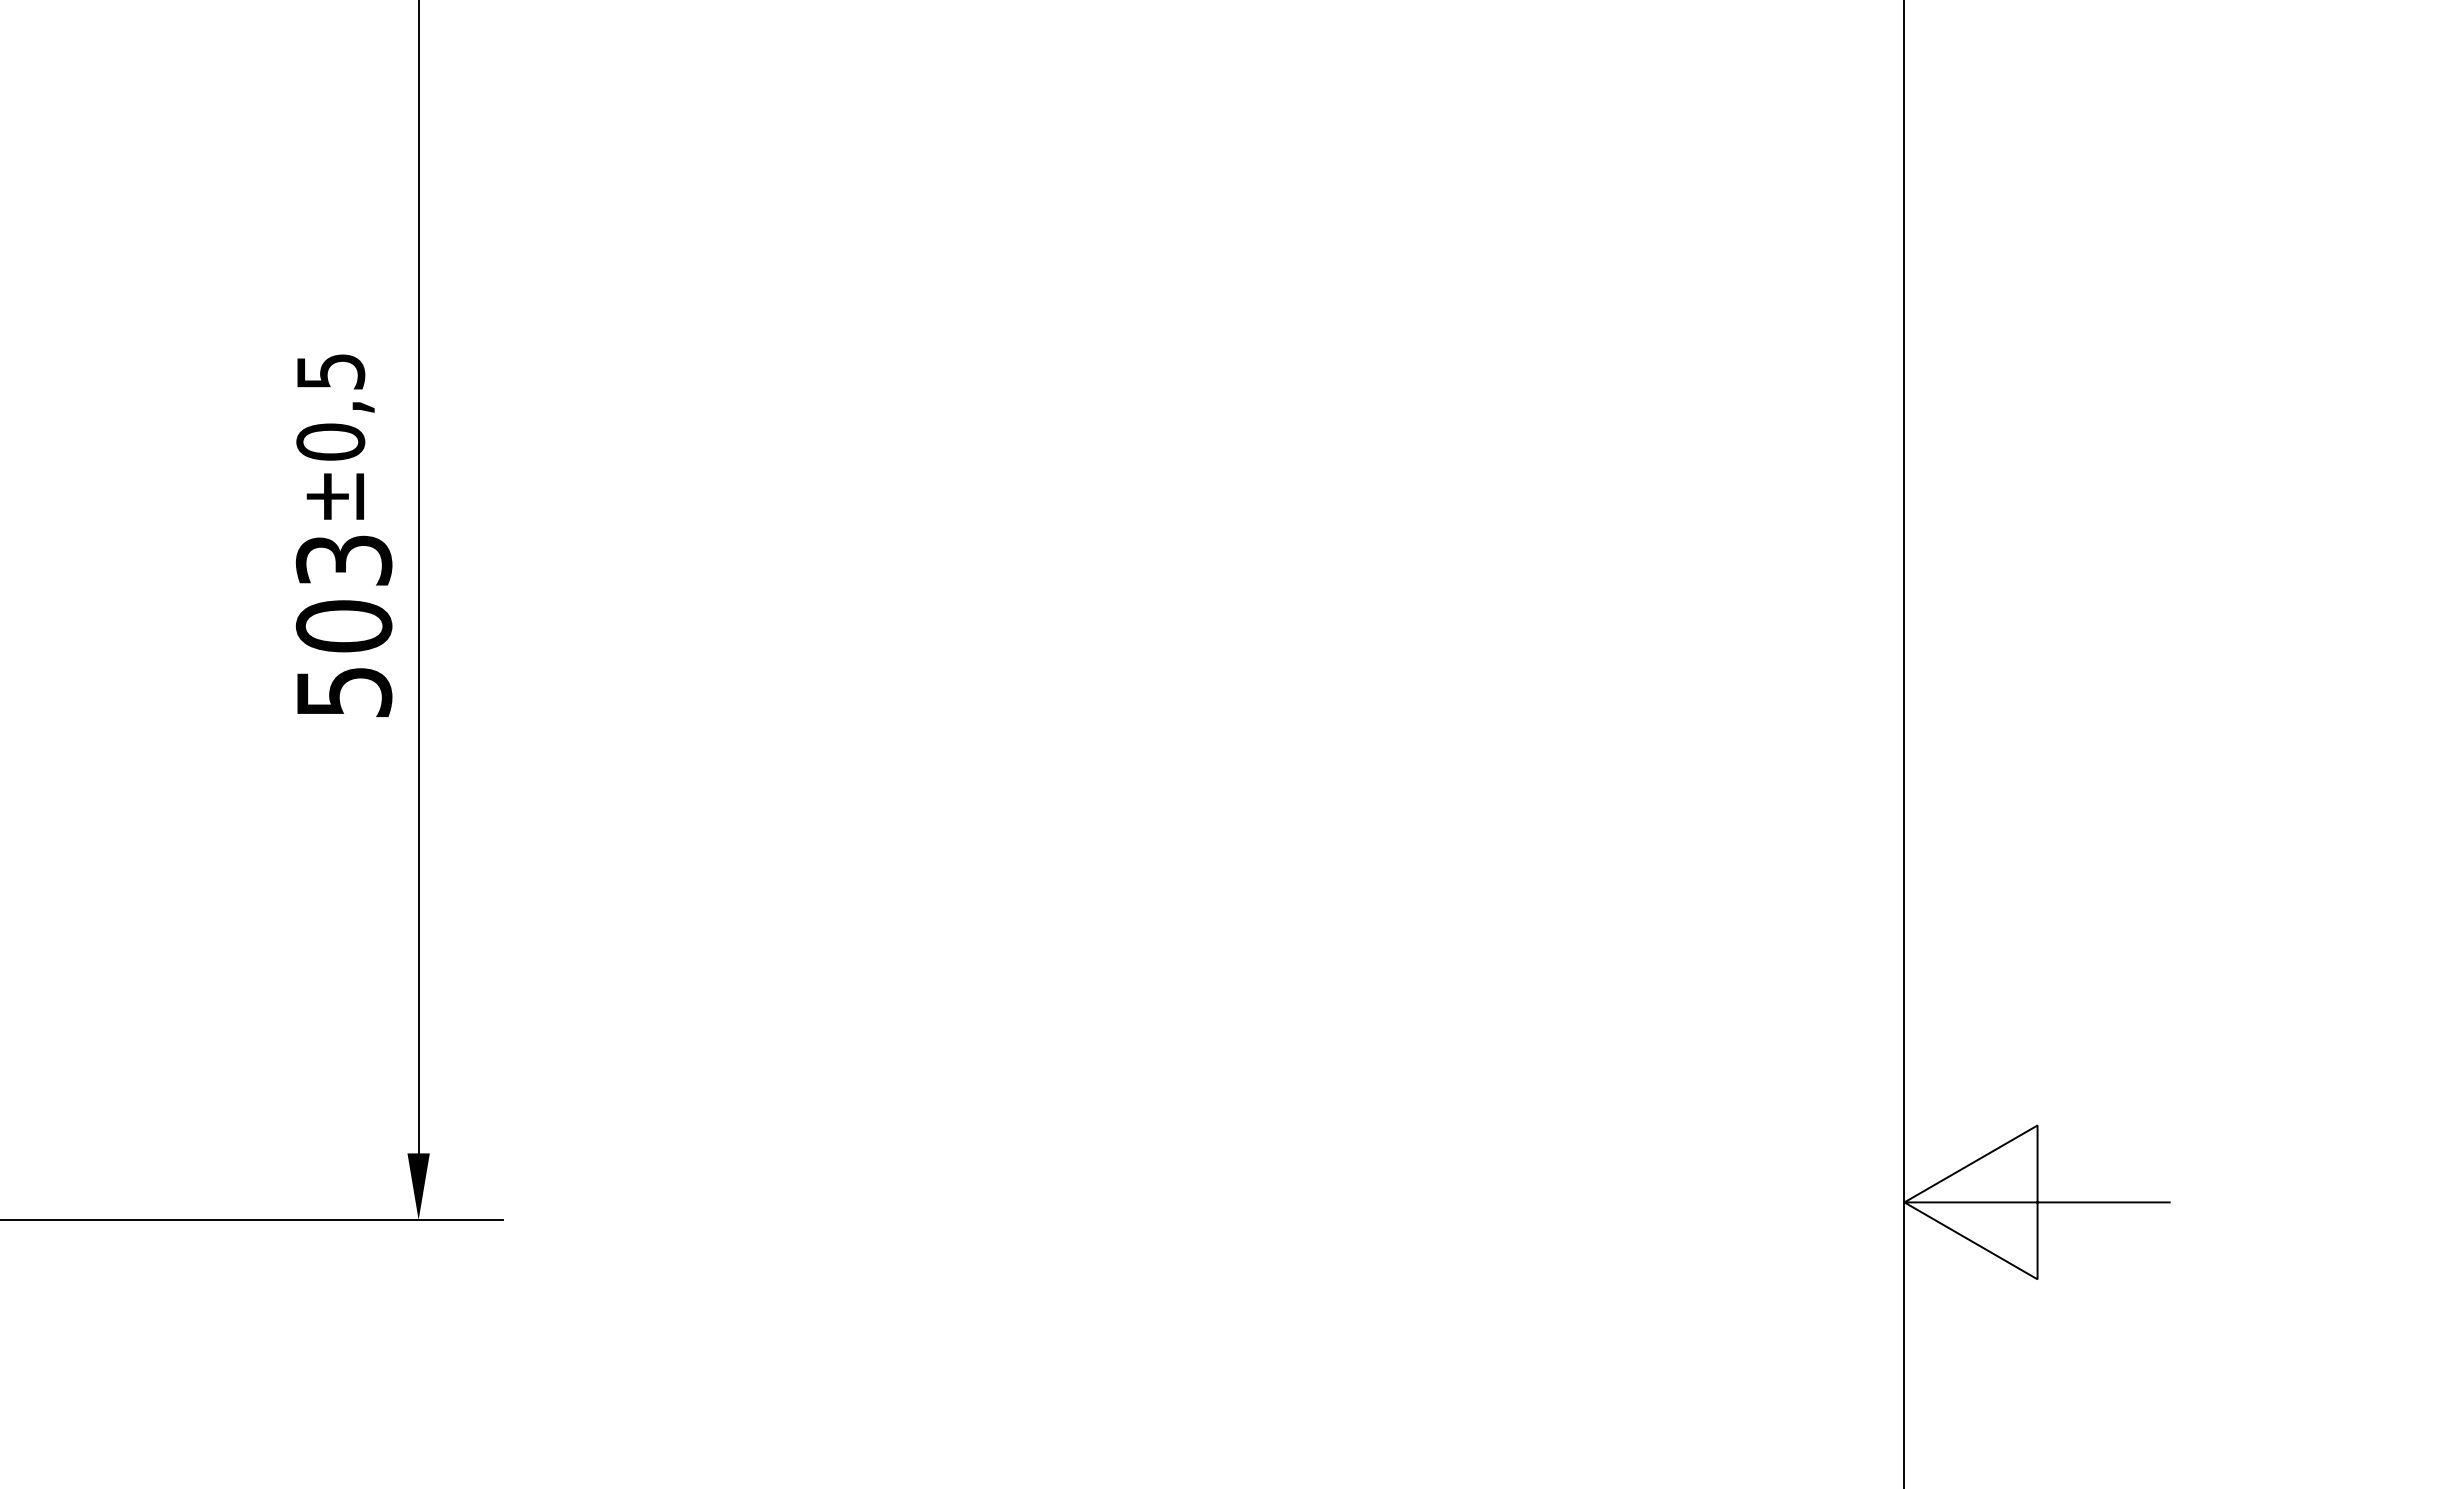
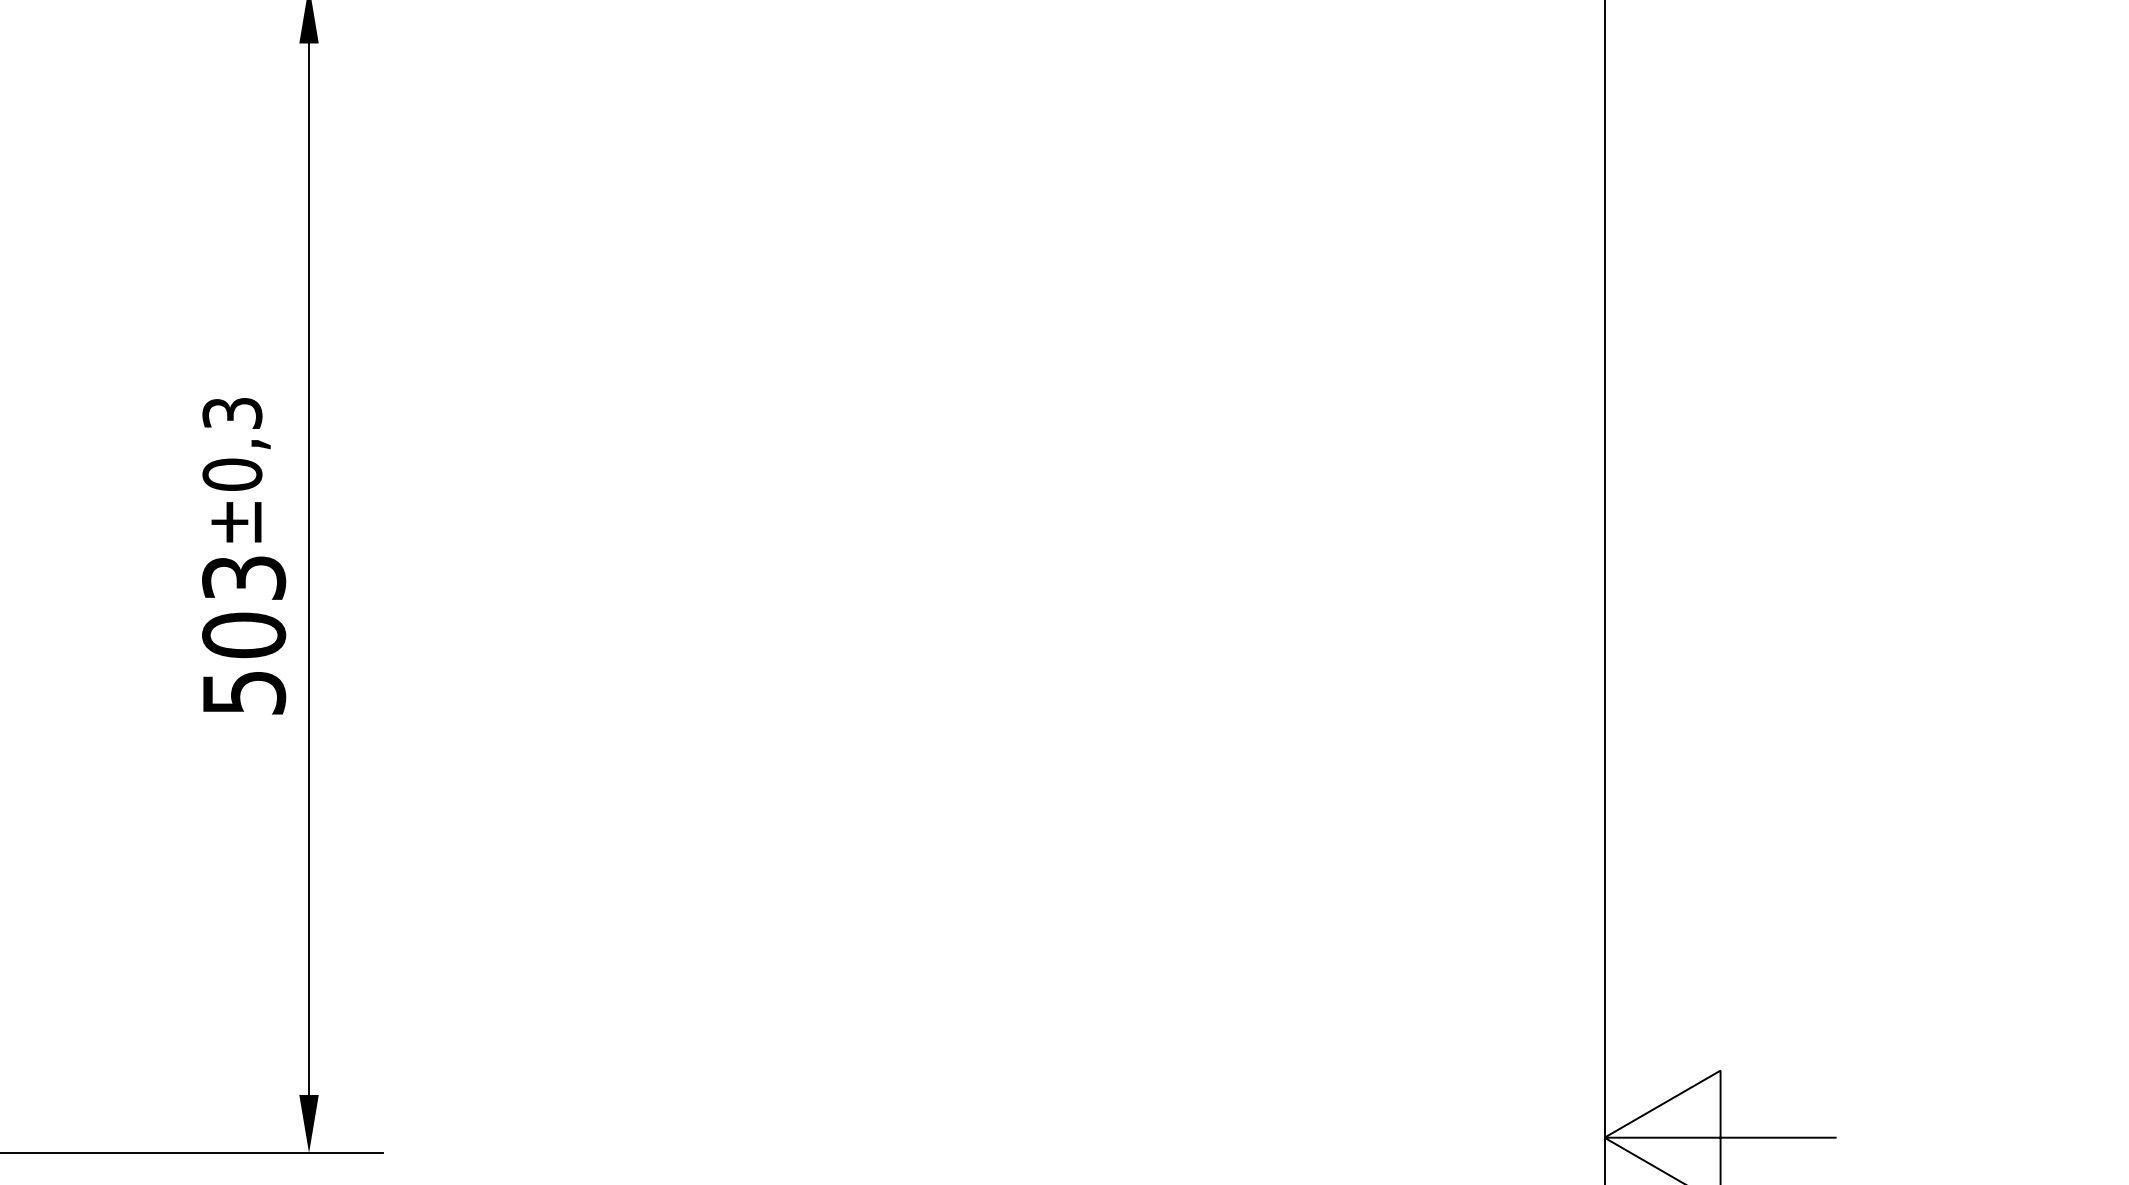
text: (330, 371) -> (232, 413), ±0,5 -> ±0,3

